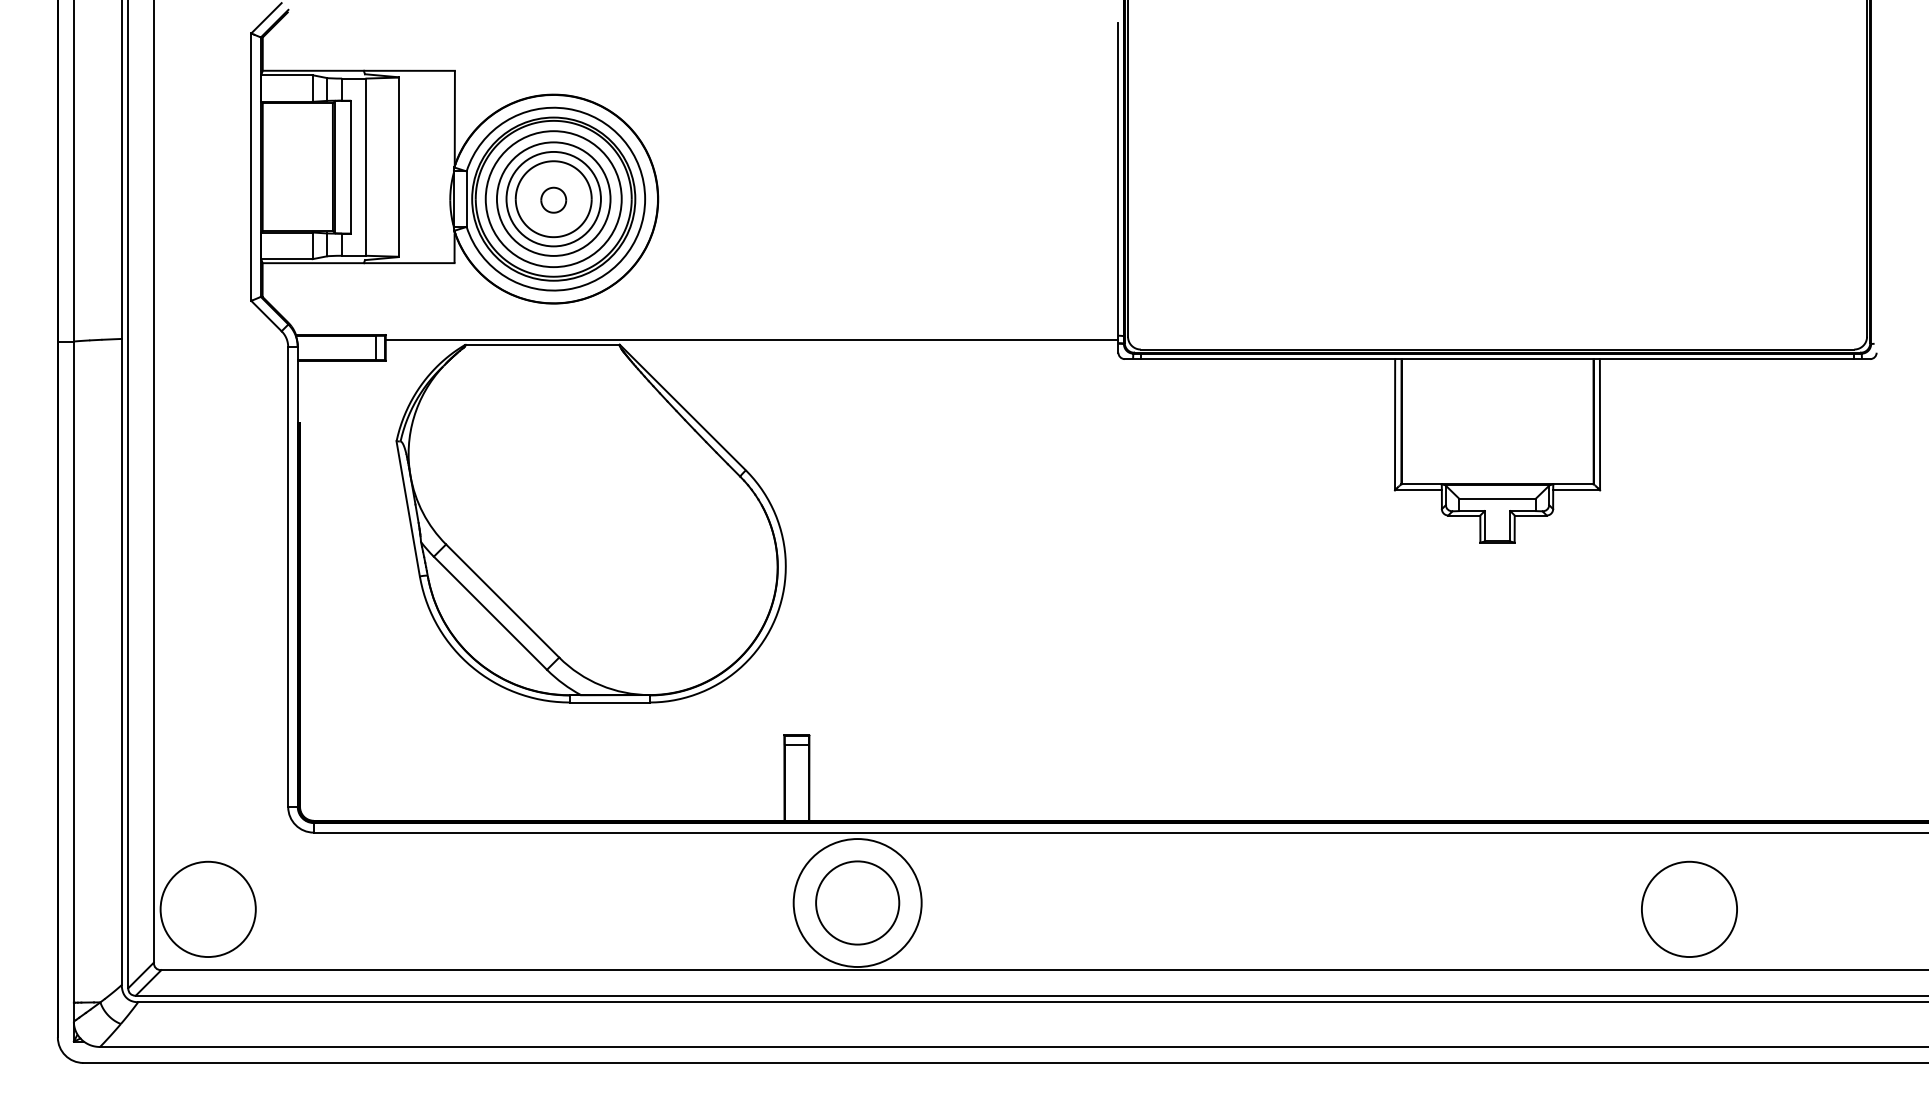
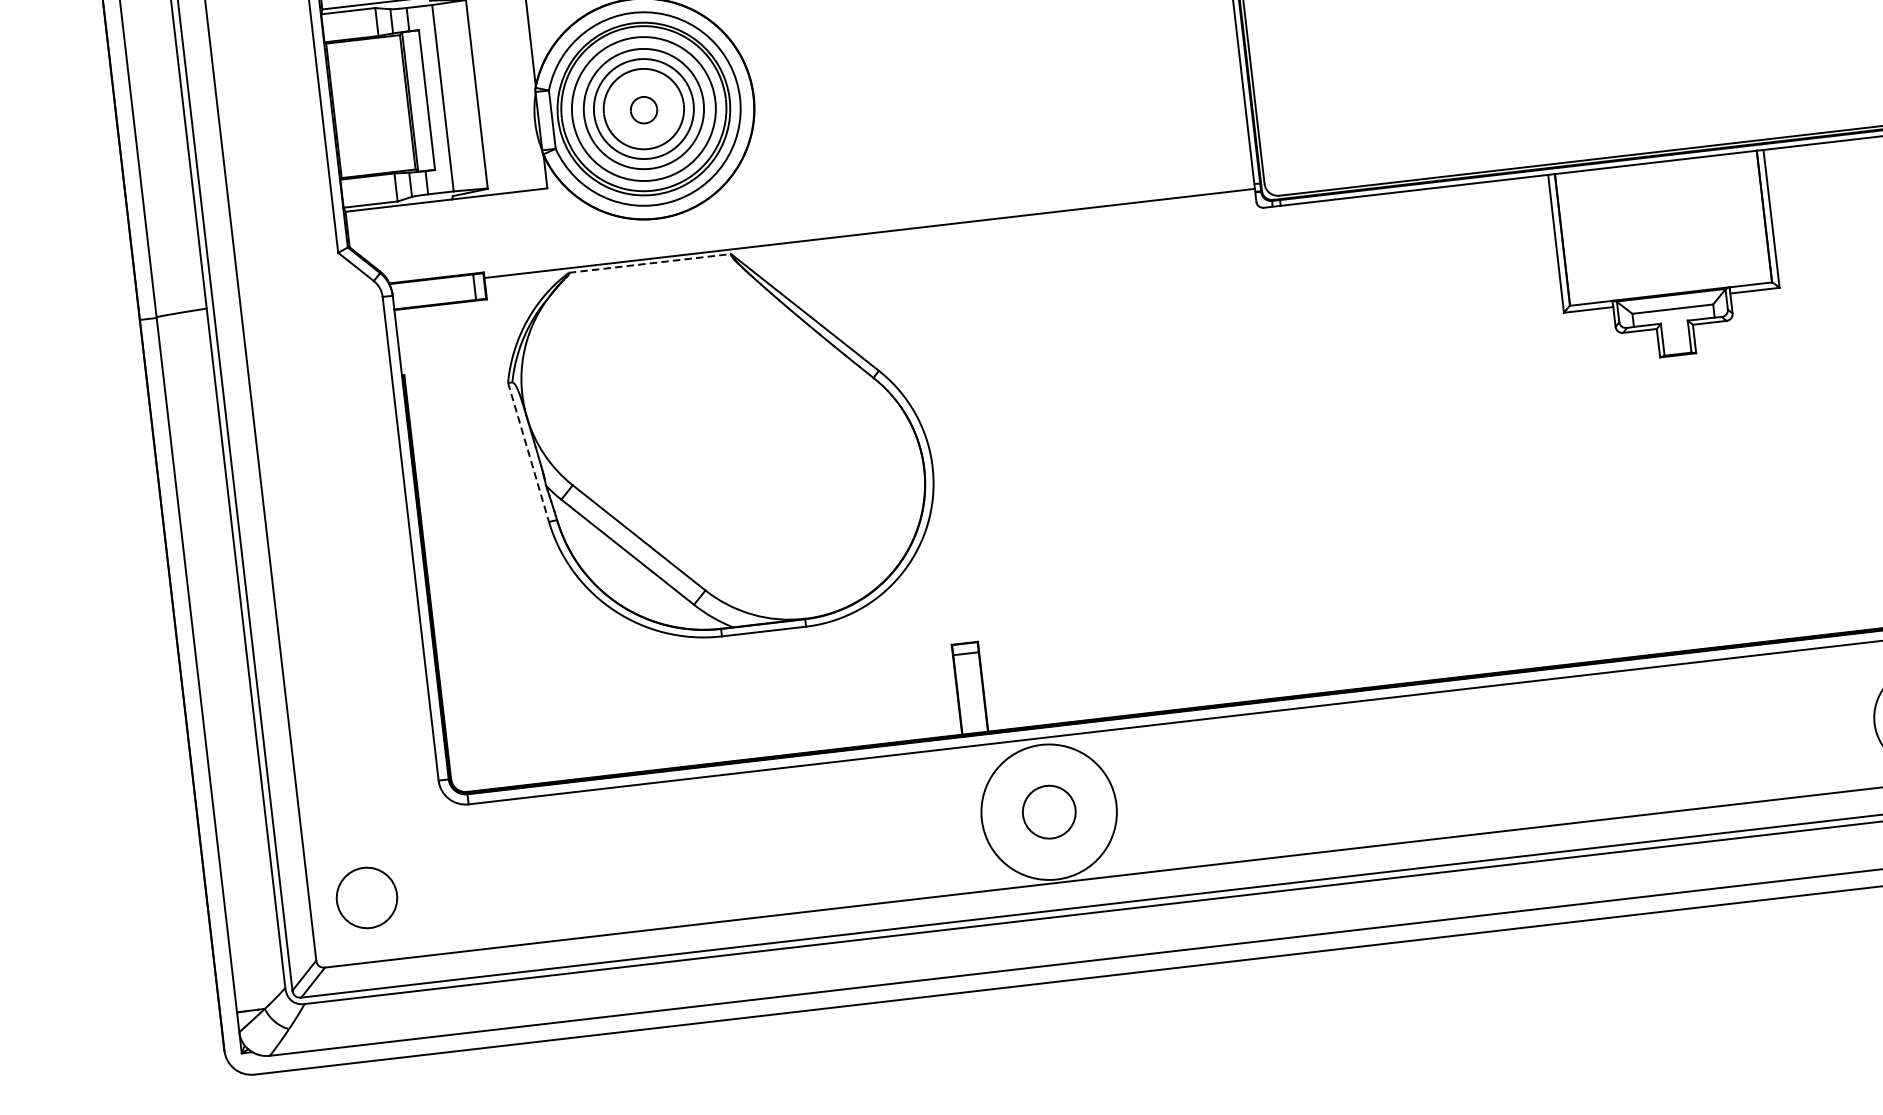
line: (543, 344) -> (650, 263), solid -> dashed
line: (408, 508) -> (528, 452), solid -> dashed
circle: (857, 902) -> (1048, 811), size x0.6
circle: (207, 909) -> (366, 898), size x0.6

